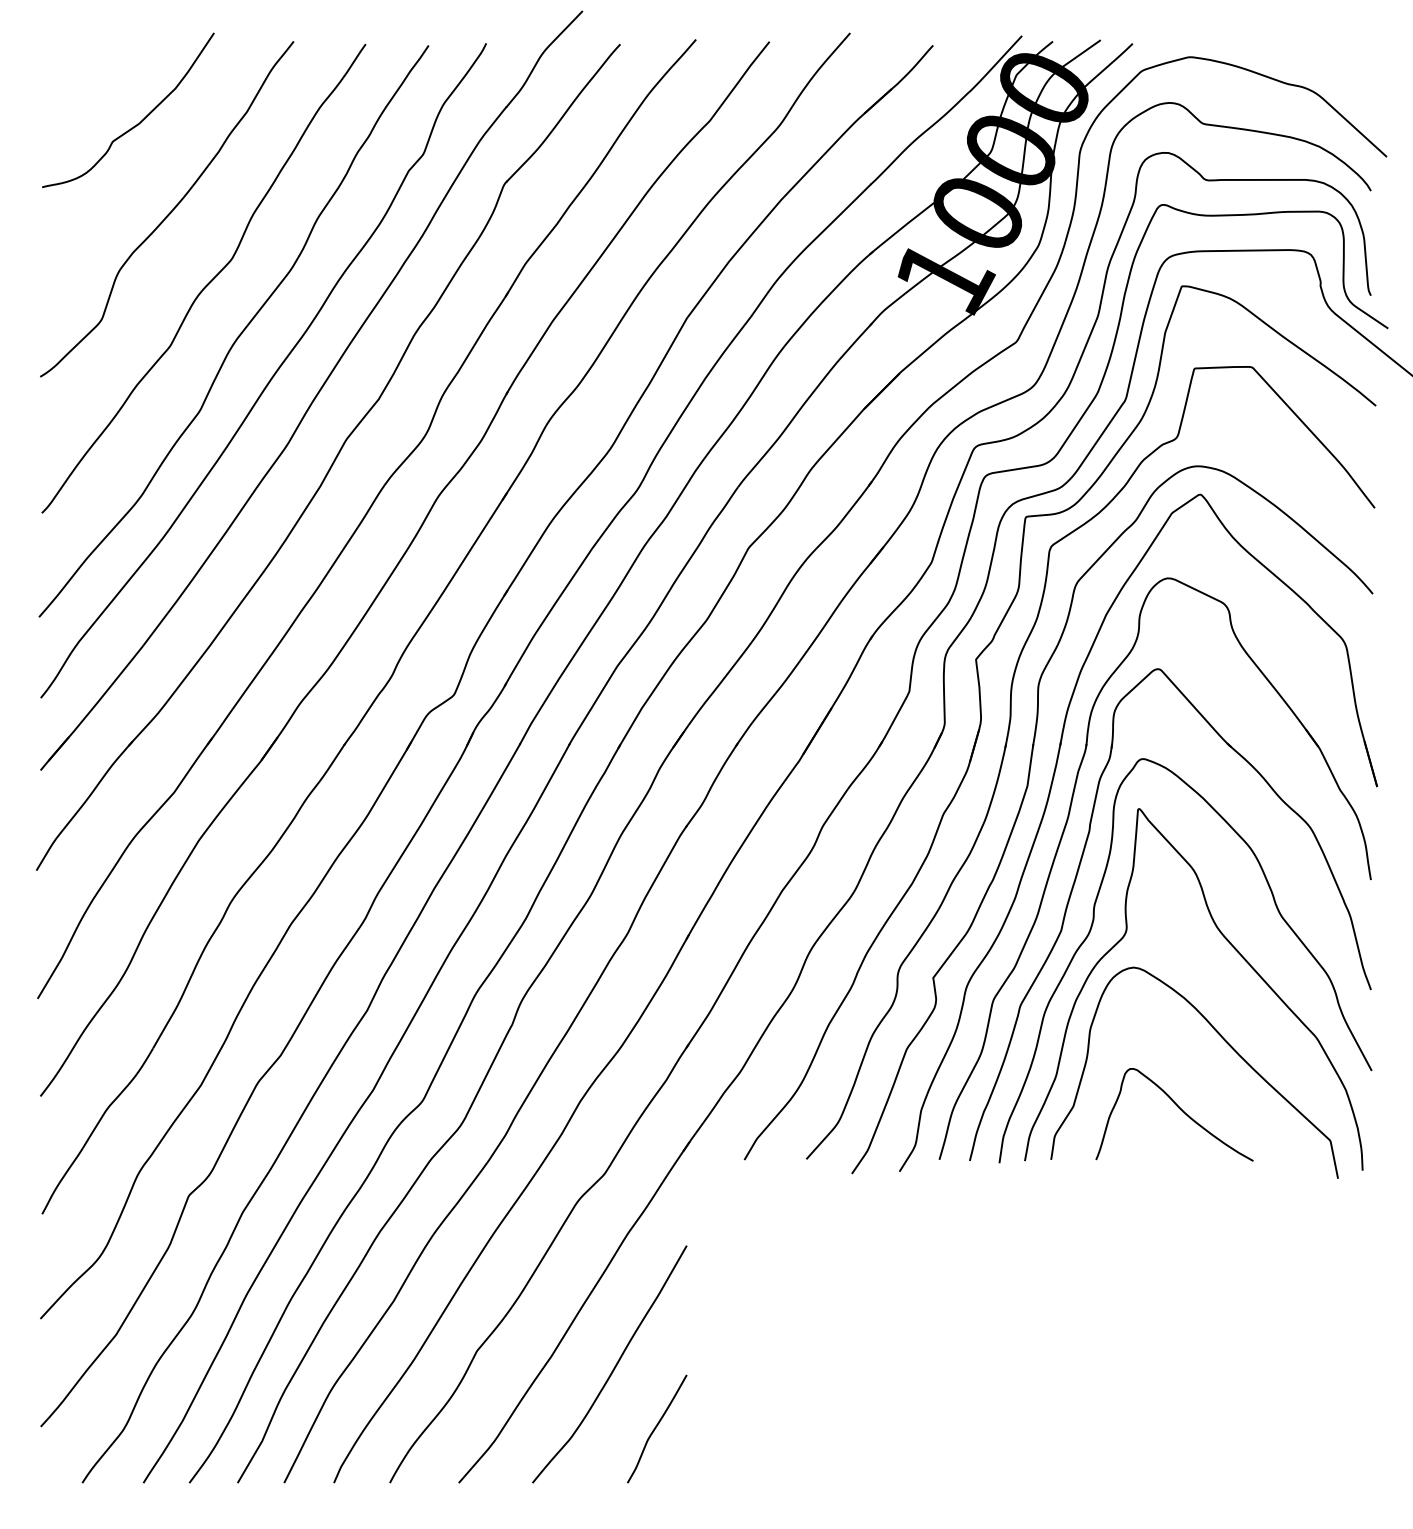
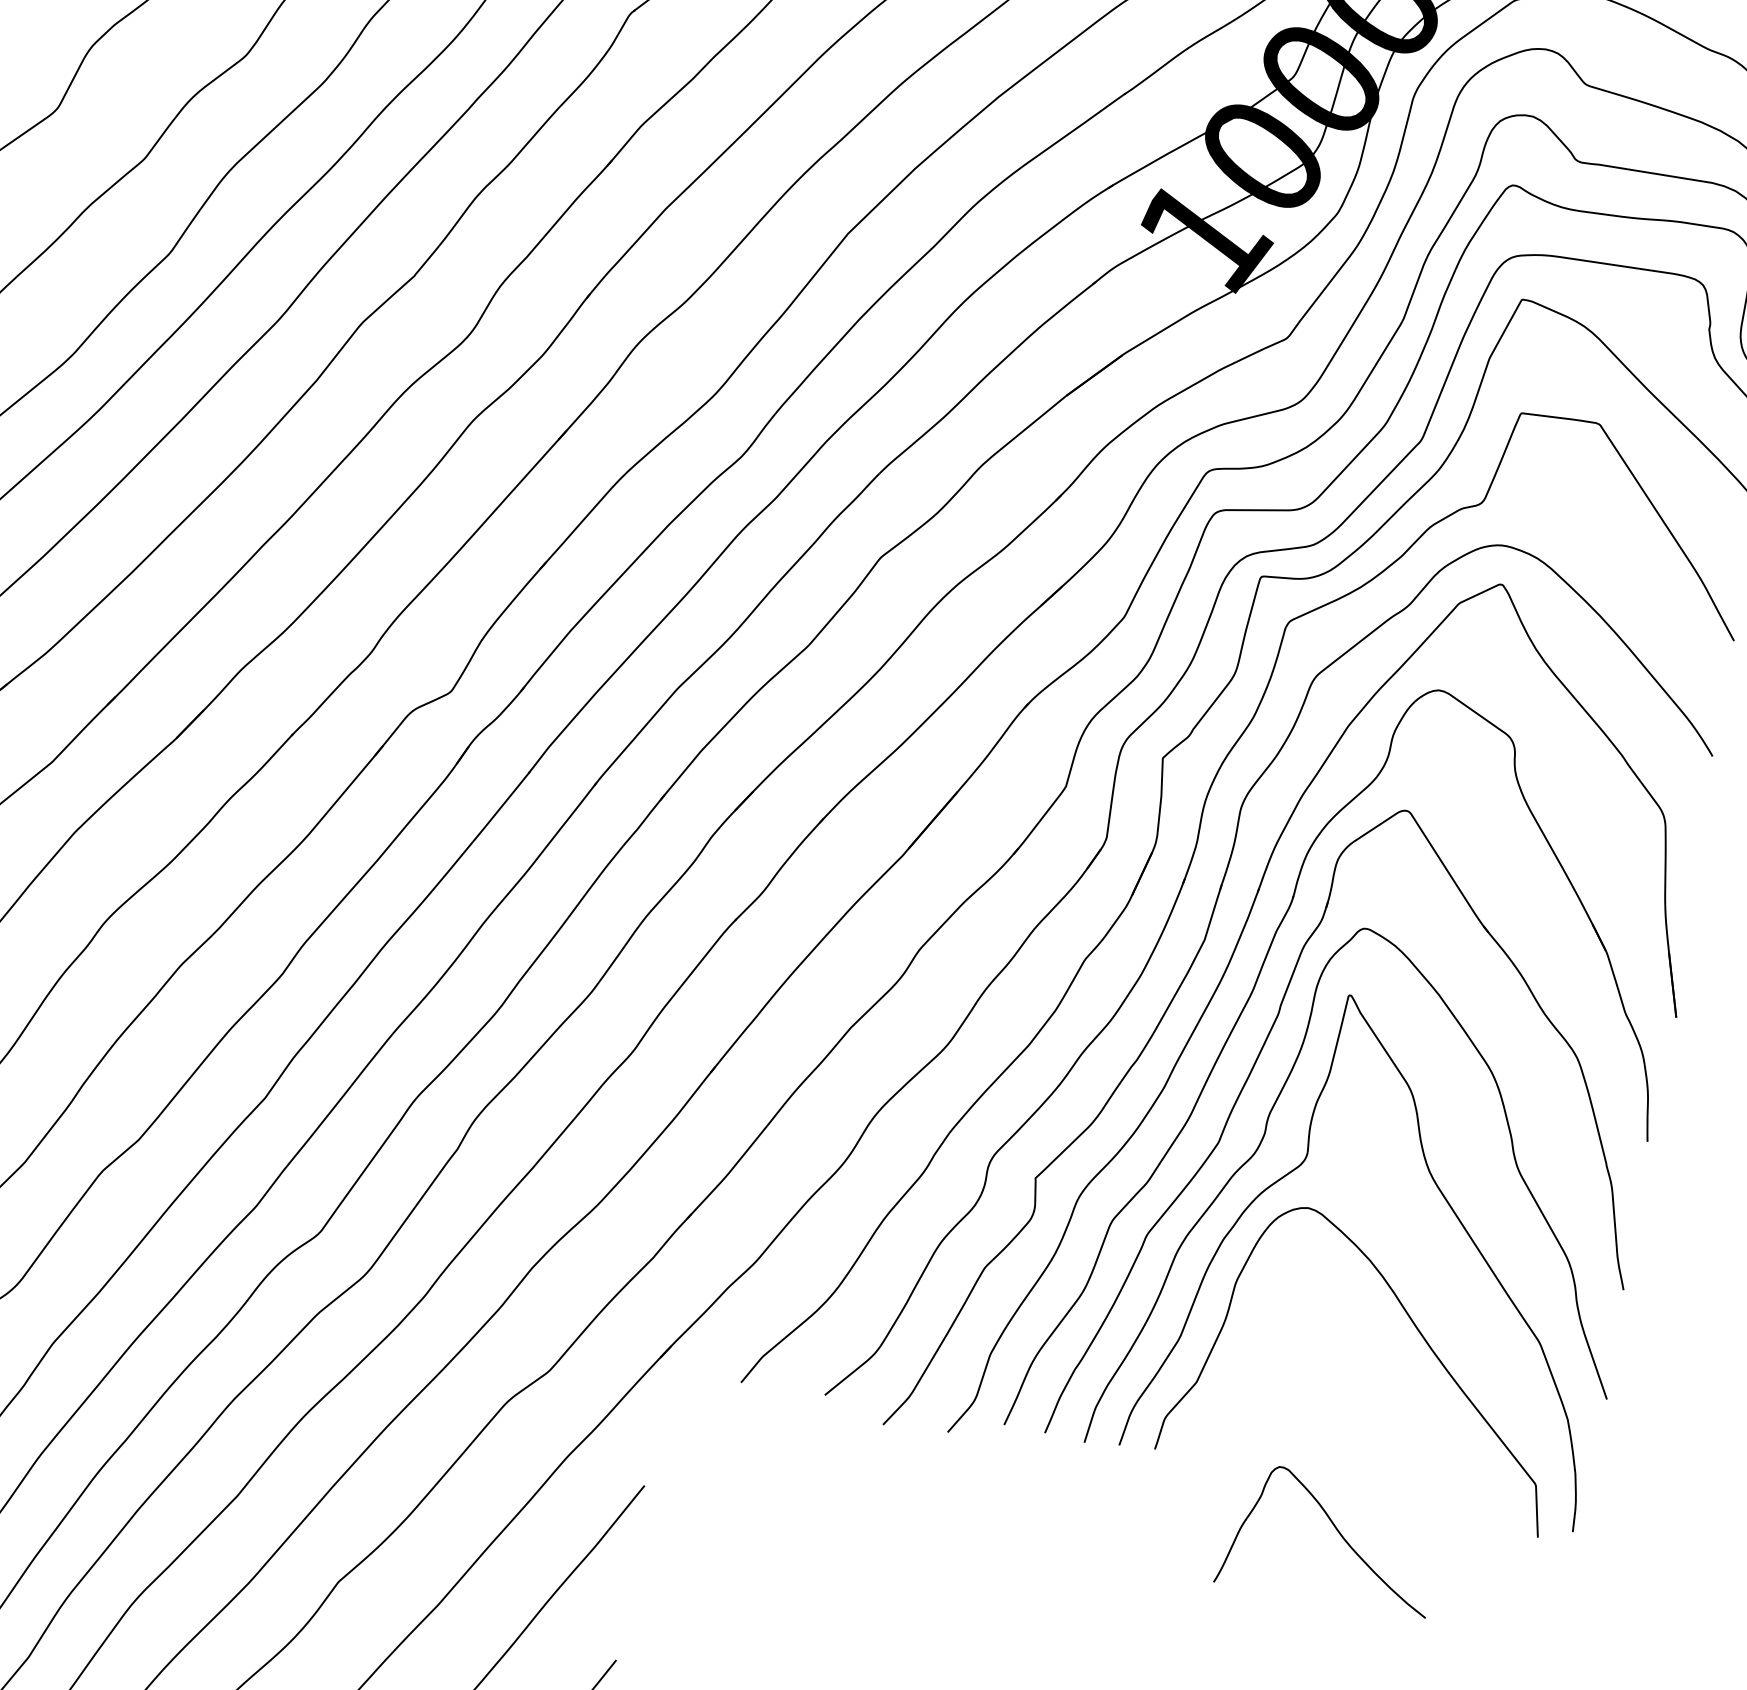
curve: (1179, 1109) -> (1337, 1532), moved

